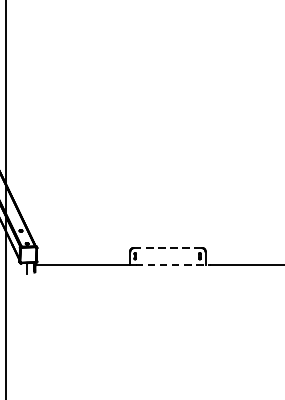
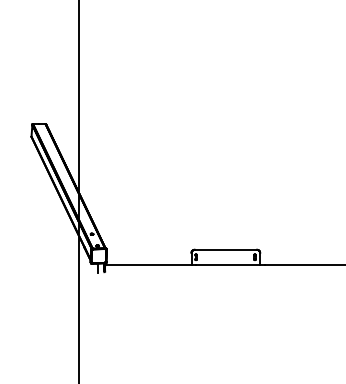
line: (168, 247) -> (226, 249), dashed -> solid
line: (174, 265) -> (231, 265), dashed -> solid

